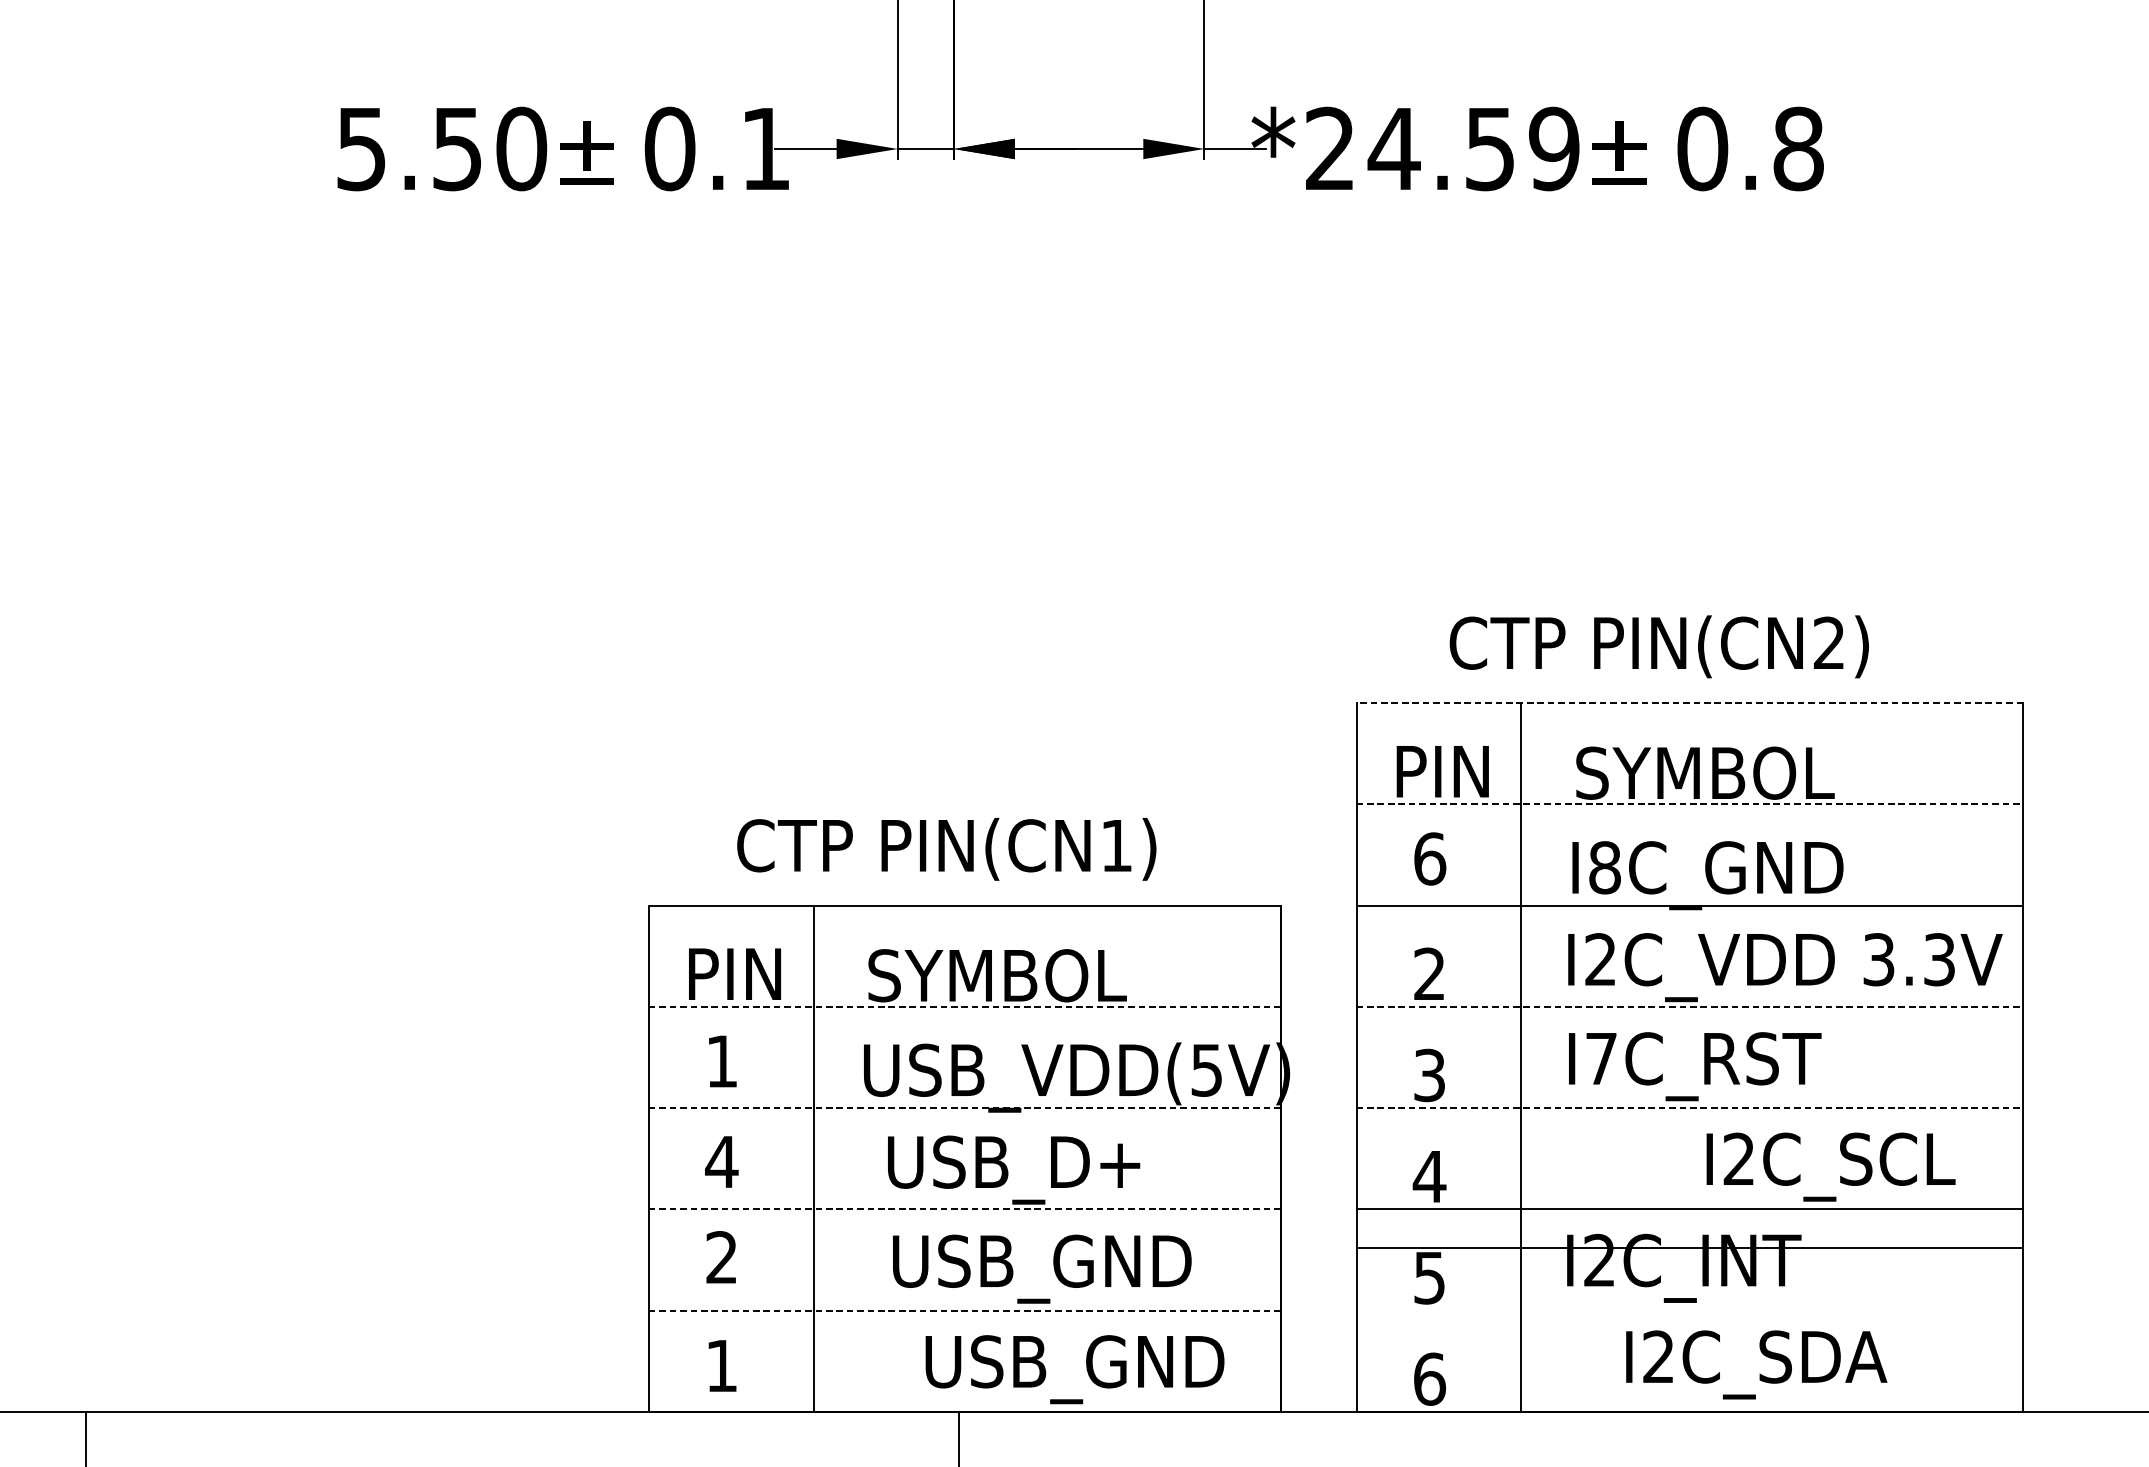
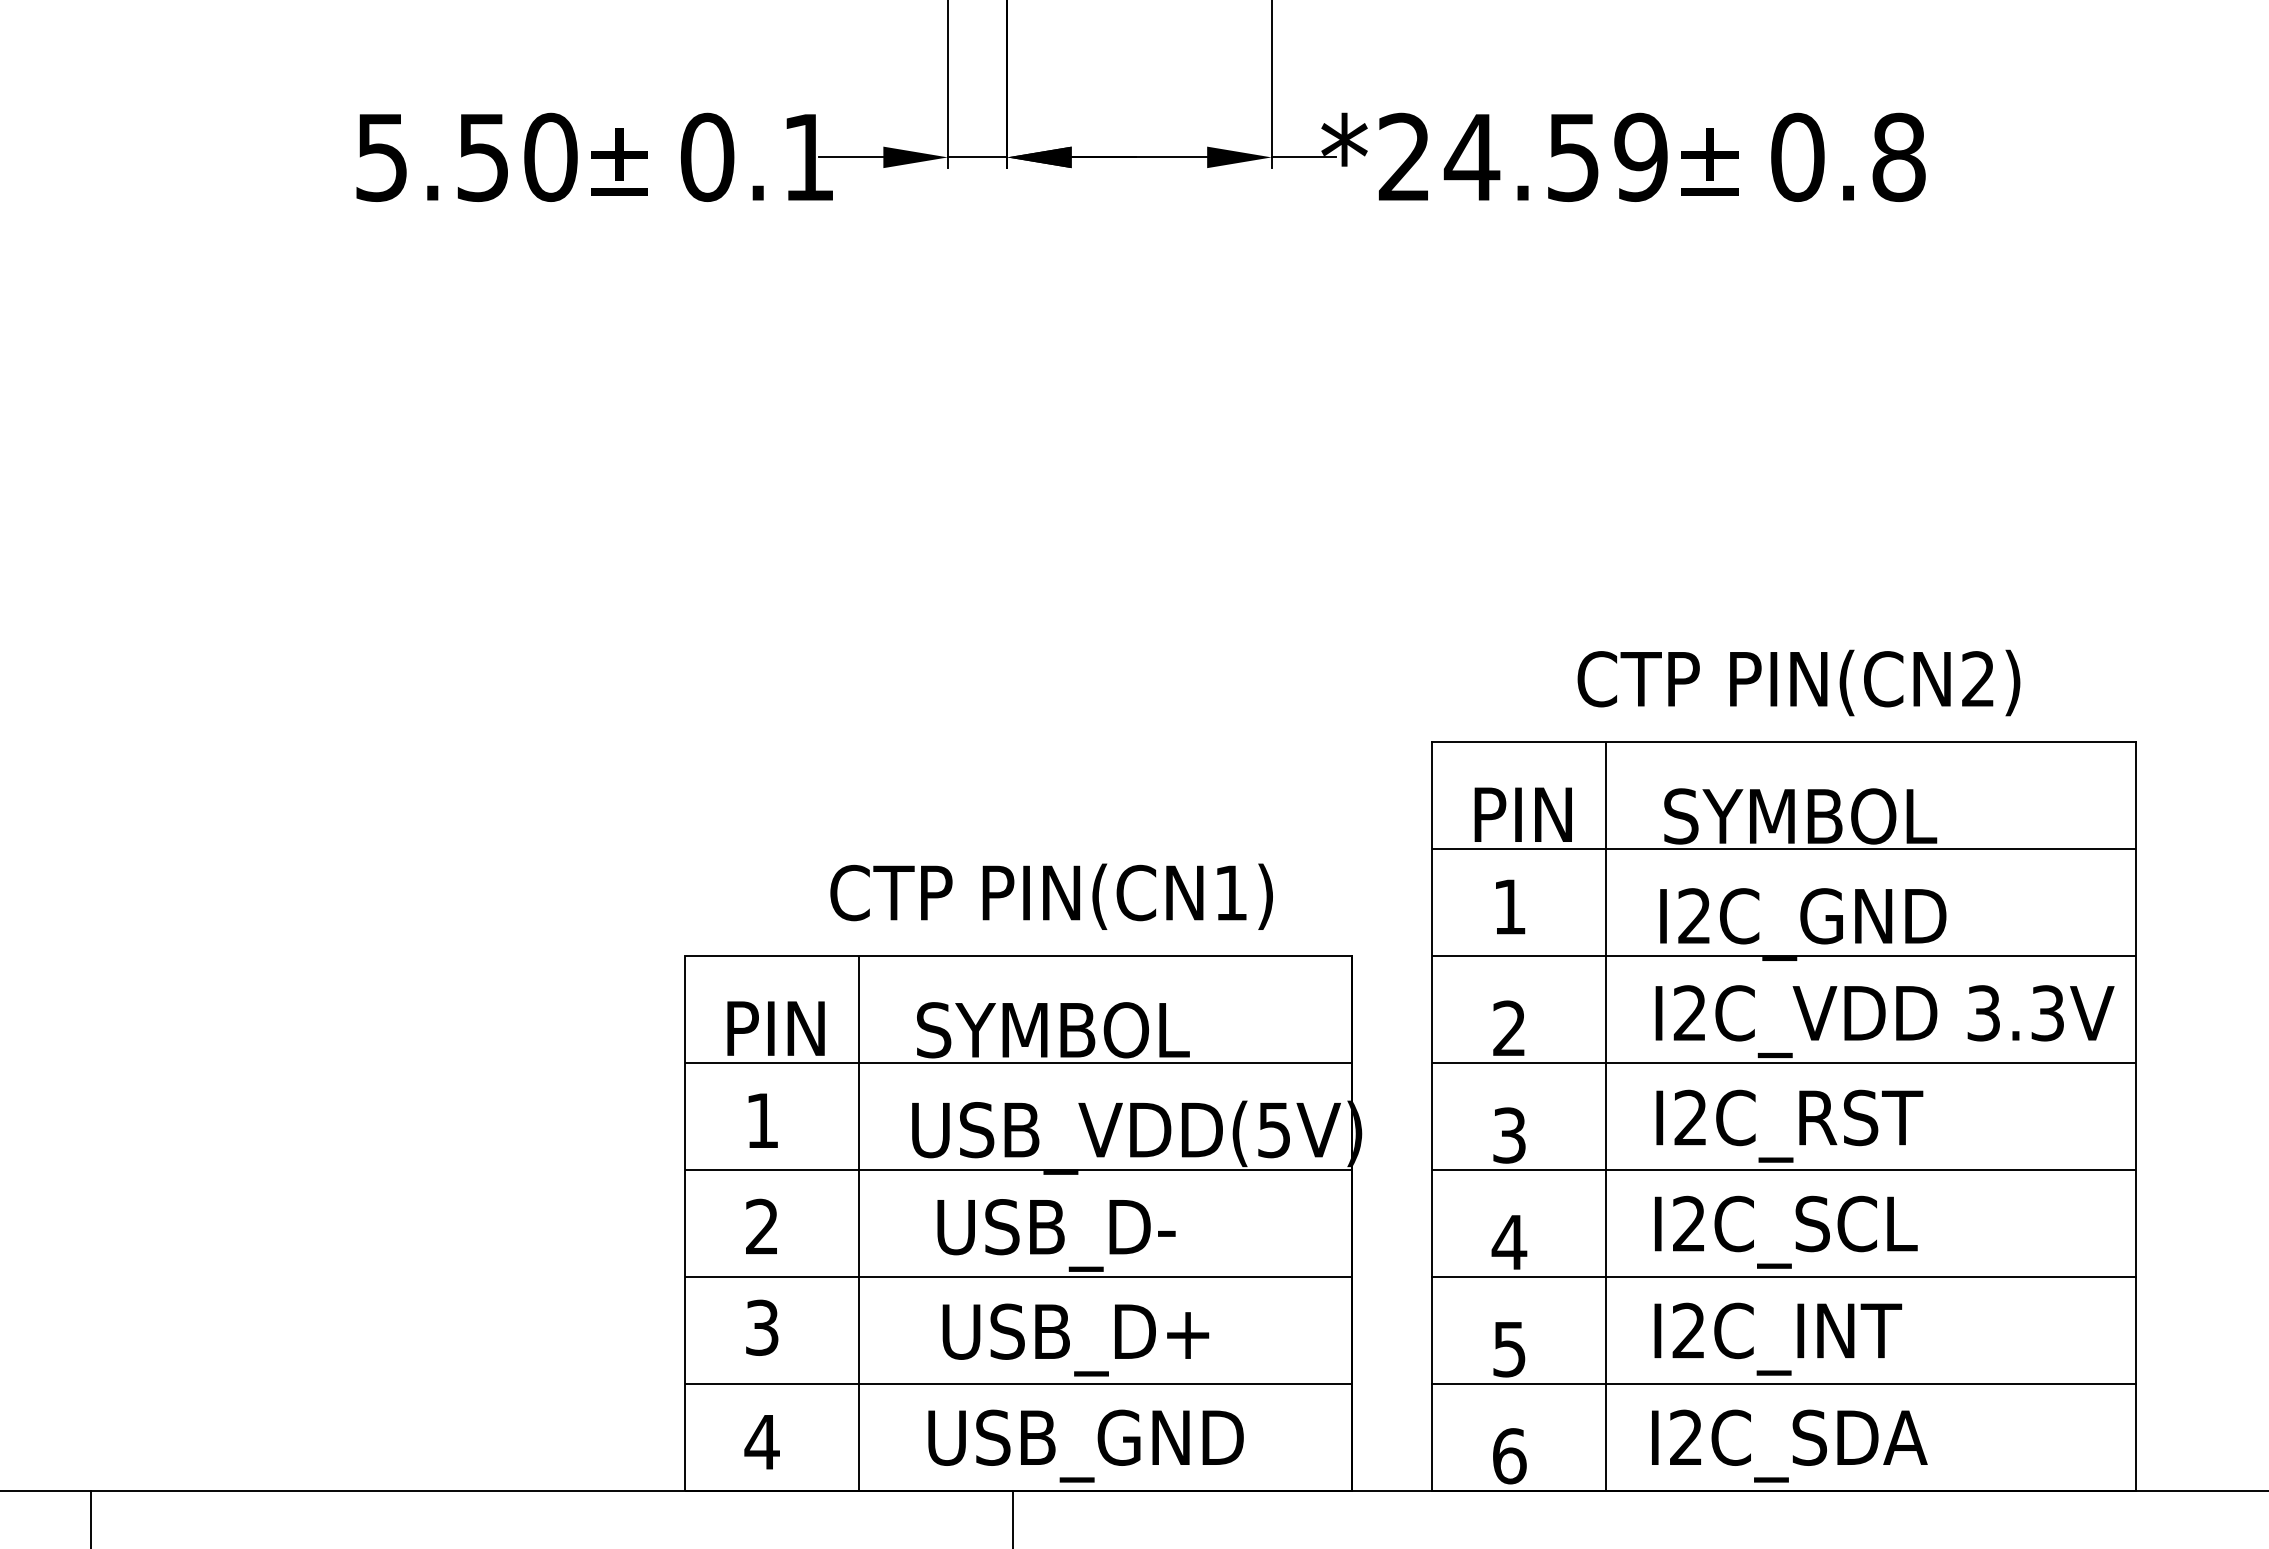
text: (1658, 646) -> (1798, 682), moved
line: (1690, 703) -> (1784, 742), dashed -> solid
line: (1690, 804) -> (1784, 849), dashed -> solid
text: (946, 849) -> (1051, 896), moved
text: (1430, 858) -> (1510, 906), 6 -> 1
text: (1604, 868) -> (1694, 916), I8C_GND -> I2C_GND
line: (964, 1007) -> (1018, 1063), dashed -> solid
line: (1690, 1007) -> (1784, 1063), dashed -> solid
text: (1601, 1058) -> (1690, 1117), I7C_RST -> I2C_RST
line: (964, 1108) -> (1018, 1170), dashed -> solid
line: (1690, 1108) -> (1784, 1170), dashed -> solid
text: (721, 1161) -> (761, 1226), 4 -> 2
text: (1118, 1165) -> (1180, 1230), USB_D+ -> USB_D-
text: (1831, 1166) -> (1786, 1231), moved
line: (964, 1209) -> (1018, 1277), dashed -> solid
line: (1690, 1247) -> (1784, 1383), moved
text: (722, 1257) -> (762, 1327), 2 -> 3
text: (1122, 1261) -> (1185, 1331), USB_GND -> USB_D+
line: (964, 1310) -> (1018, 1383), dashed -> solid
text: (1756, 1364) -> (1789, 1445), moved
text: (721, 1366) -> (761, 1442), 1 -> 4
text: (1074, 1369) -> (1085, 1445), moved

